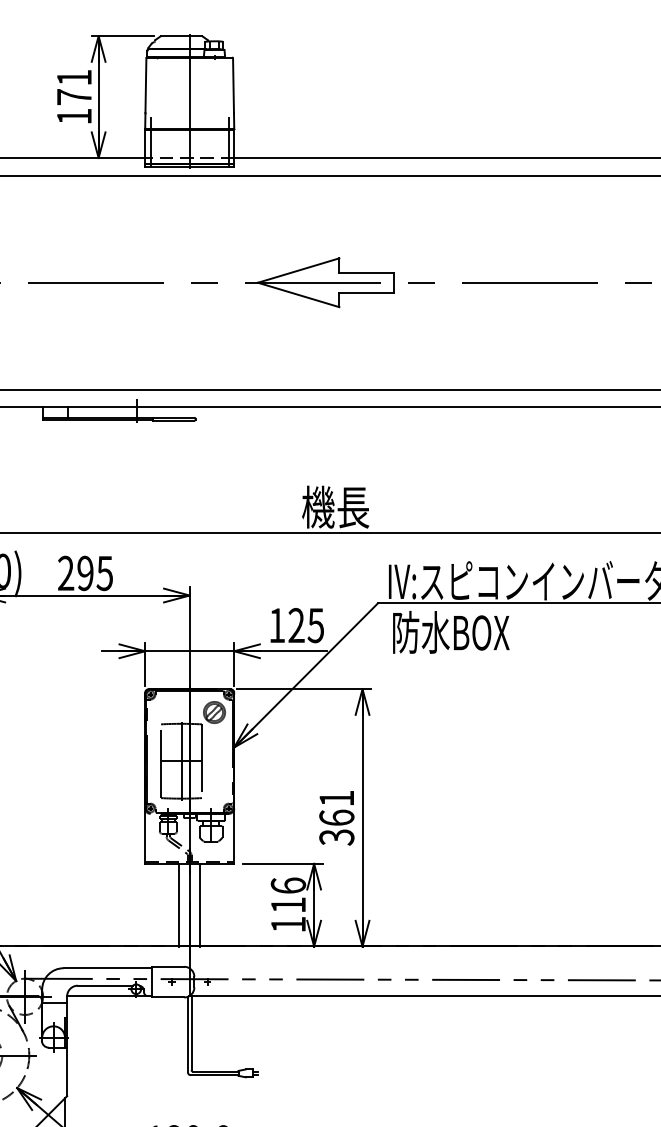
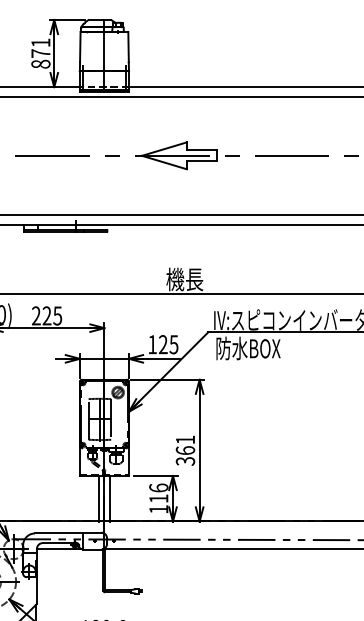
text: (73, 115) -> (40, 63), 171 -> 871
text: (84, 572) -> (46, 315), 295 -> 225

